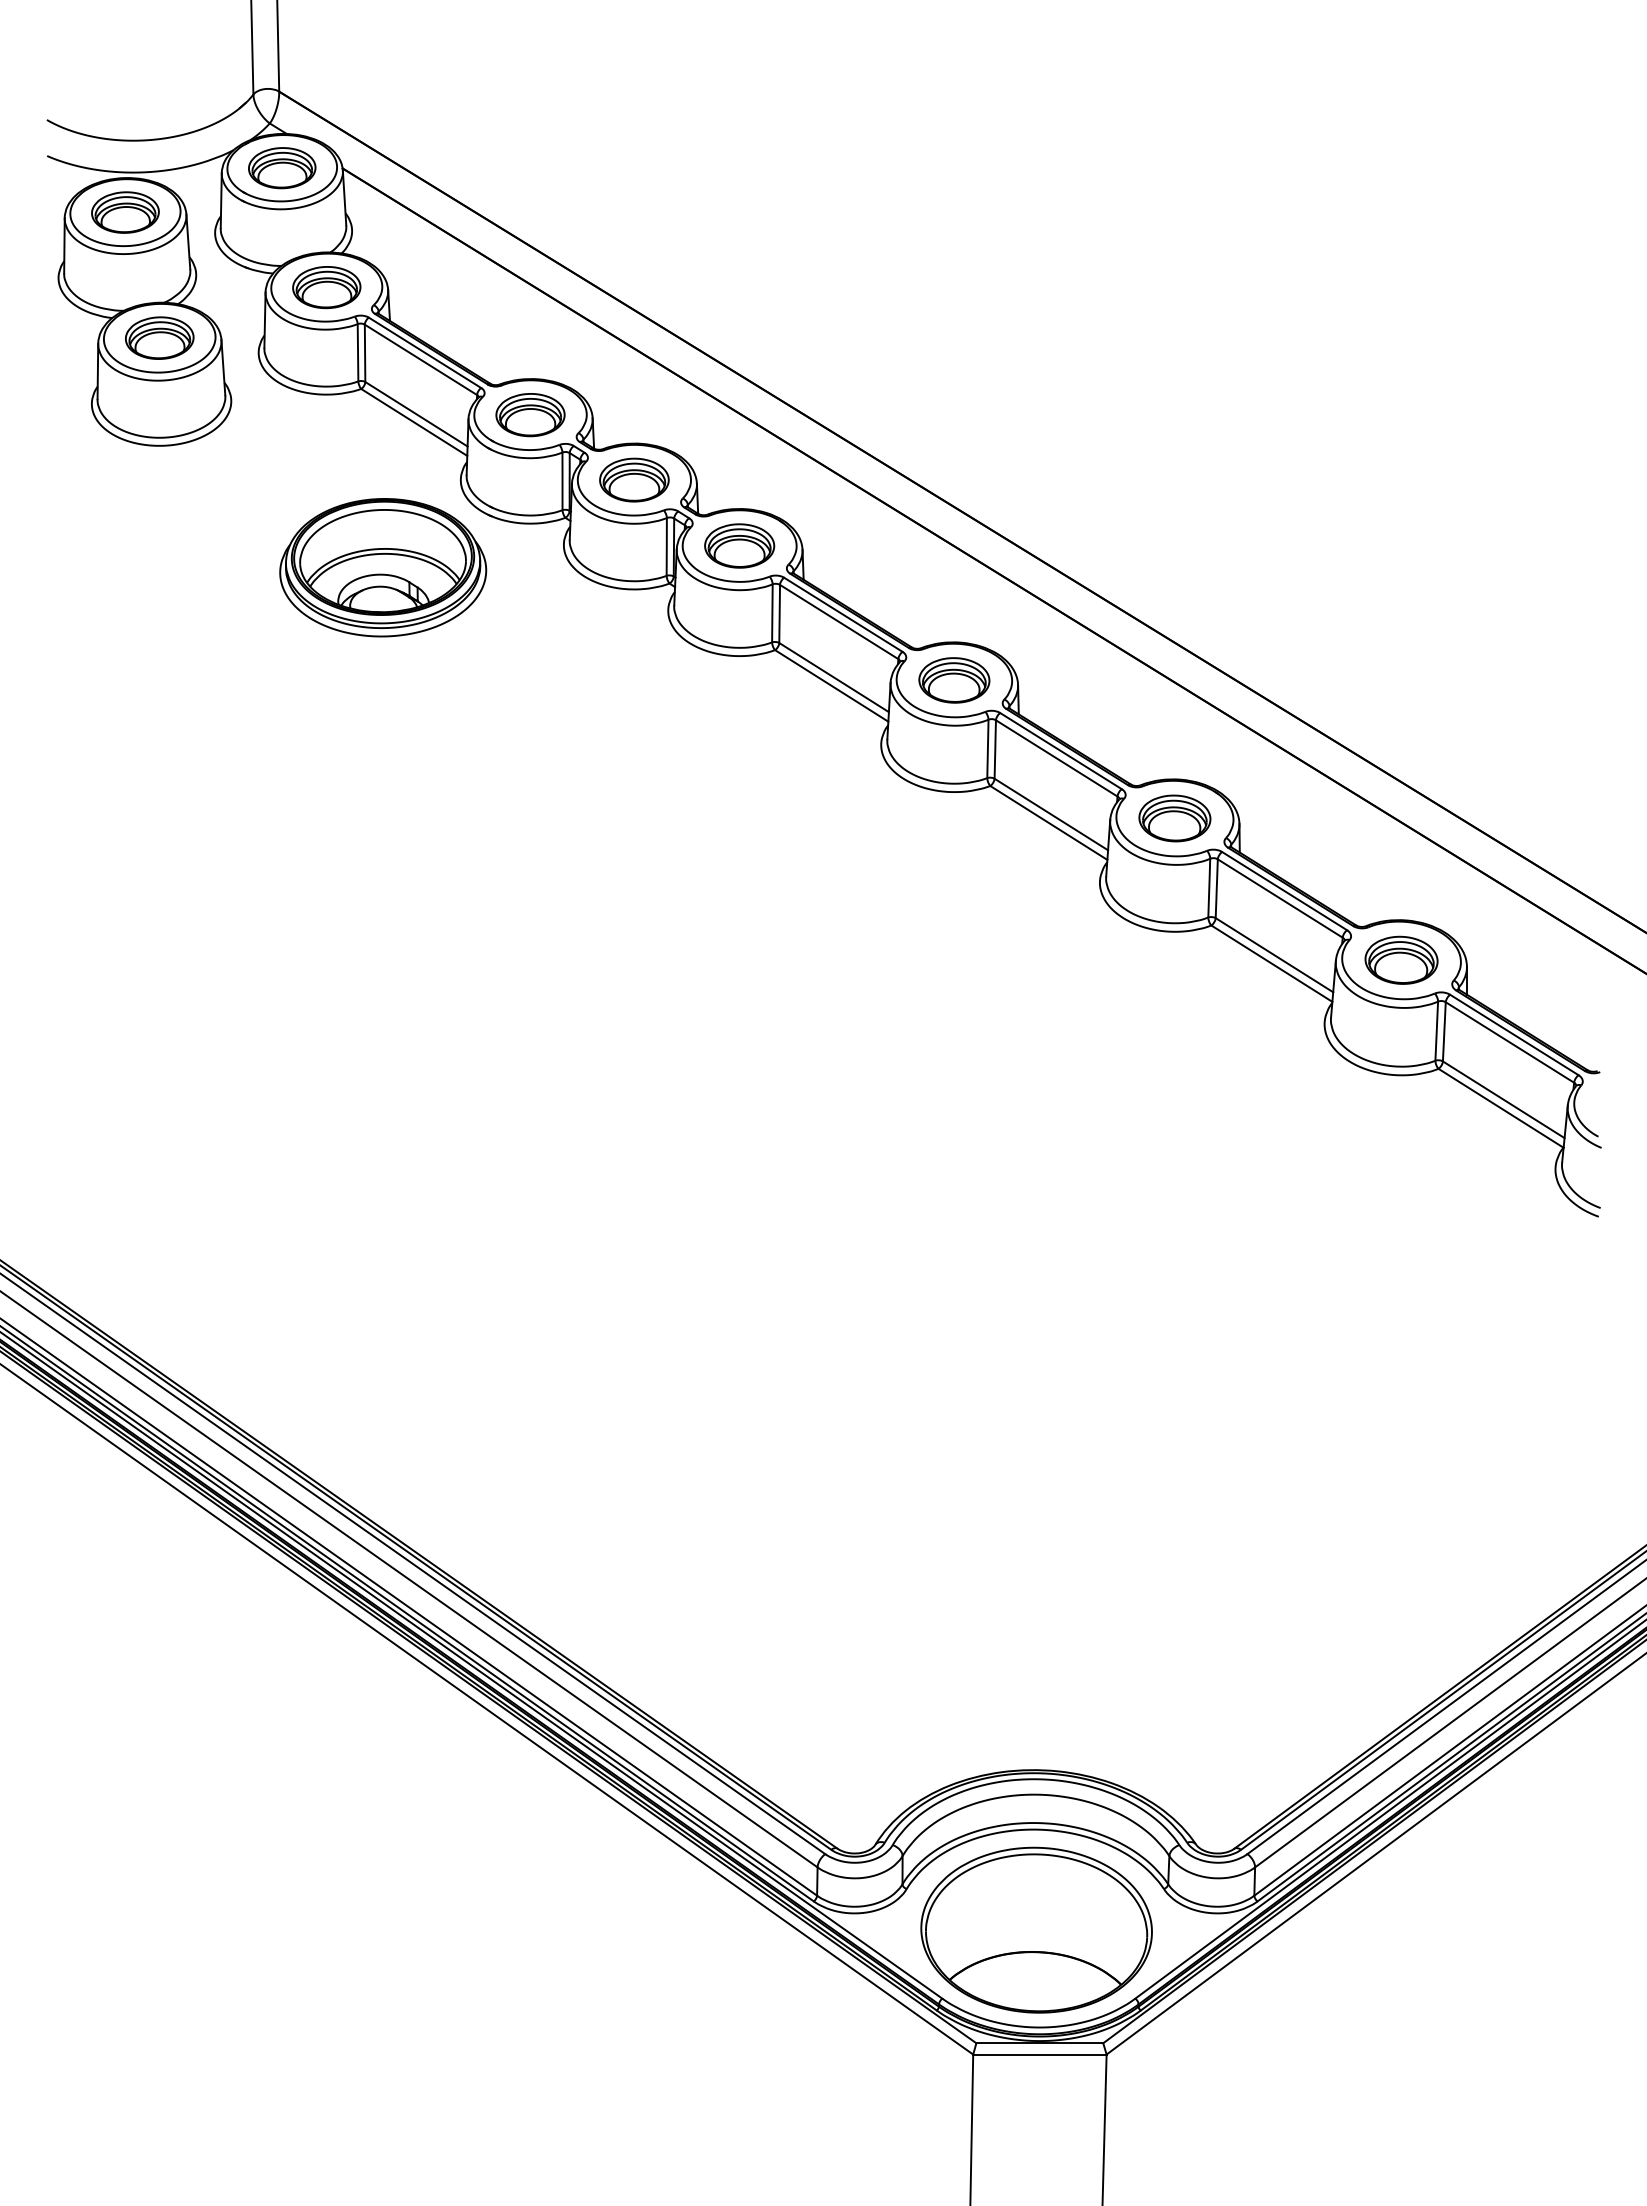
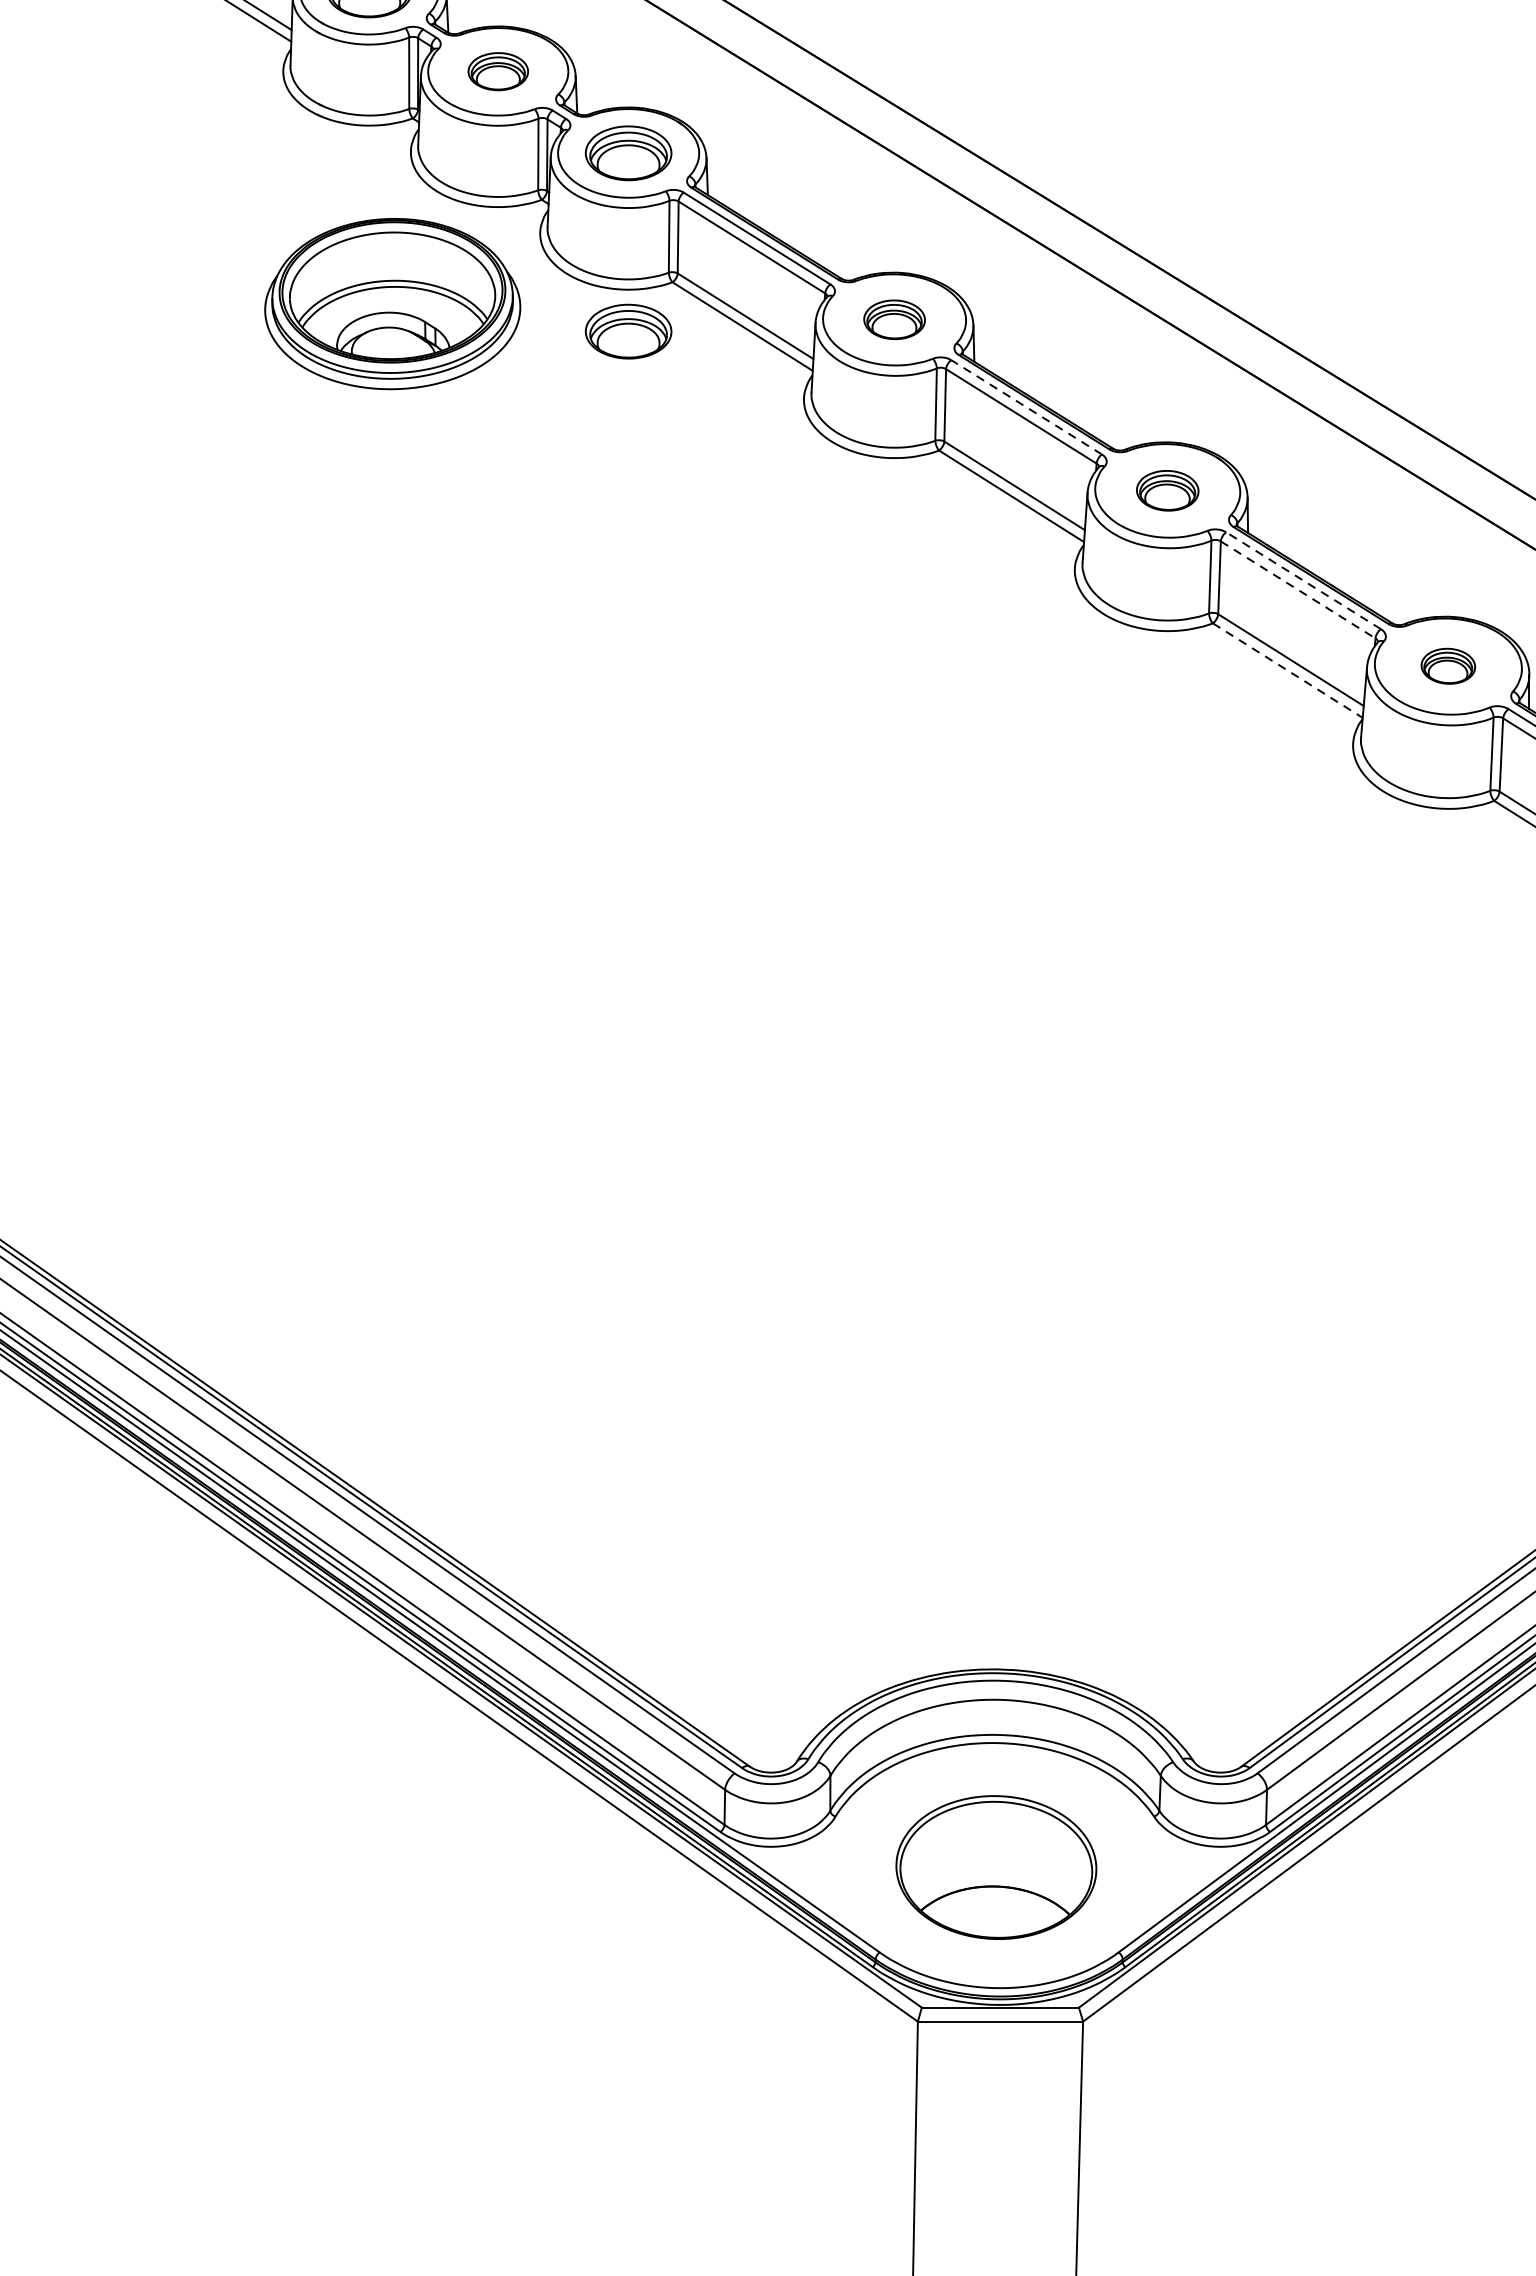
part: (634, 479) -> (498, 70), size x0.7
part: (383, 567) -> (393, 303), moved
part: (954, 680) -> (894, 319), size x0.7
part: (739, 689) -> (628, 331), added
line: (1061, 751) -> (1027, 407), solid -> dashed
part: (1174, 818) -> (1167, 490), size x0.7
line: (1284, 891) -> (1303, 581), solid -> dashed
line: (1280, 898) -> (1298, 589), solid -> dashed
part: (1401, 959) -> (1448, 665), size x0.6
line: (1271, 963) -> (1287, 670), solid -> dashed
part: (1036, 1929) -> (996, 1866), size x0.7

